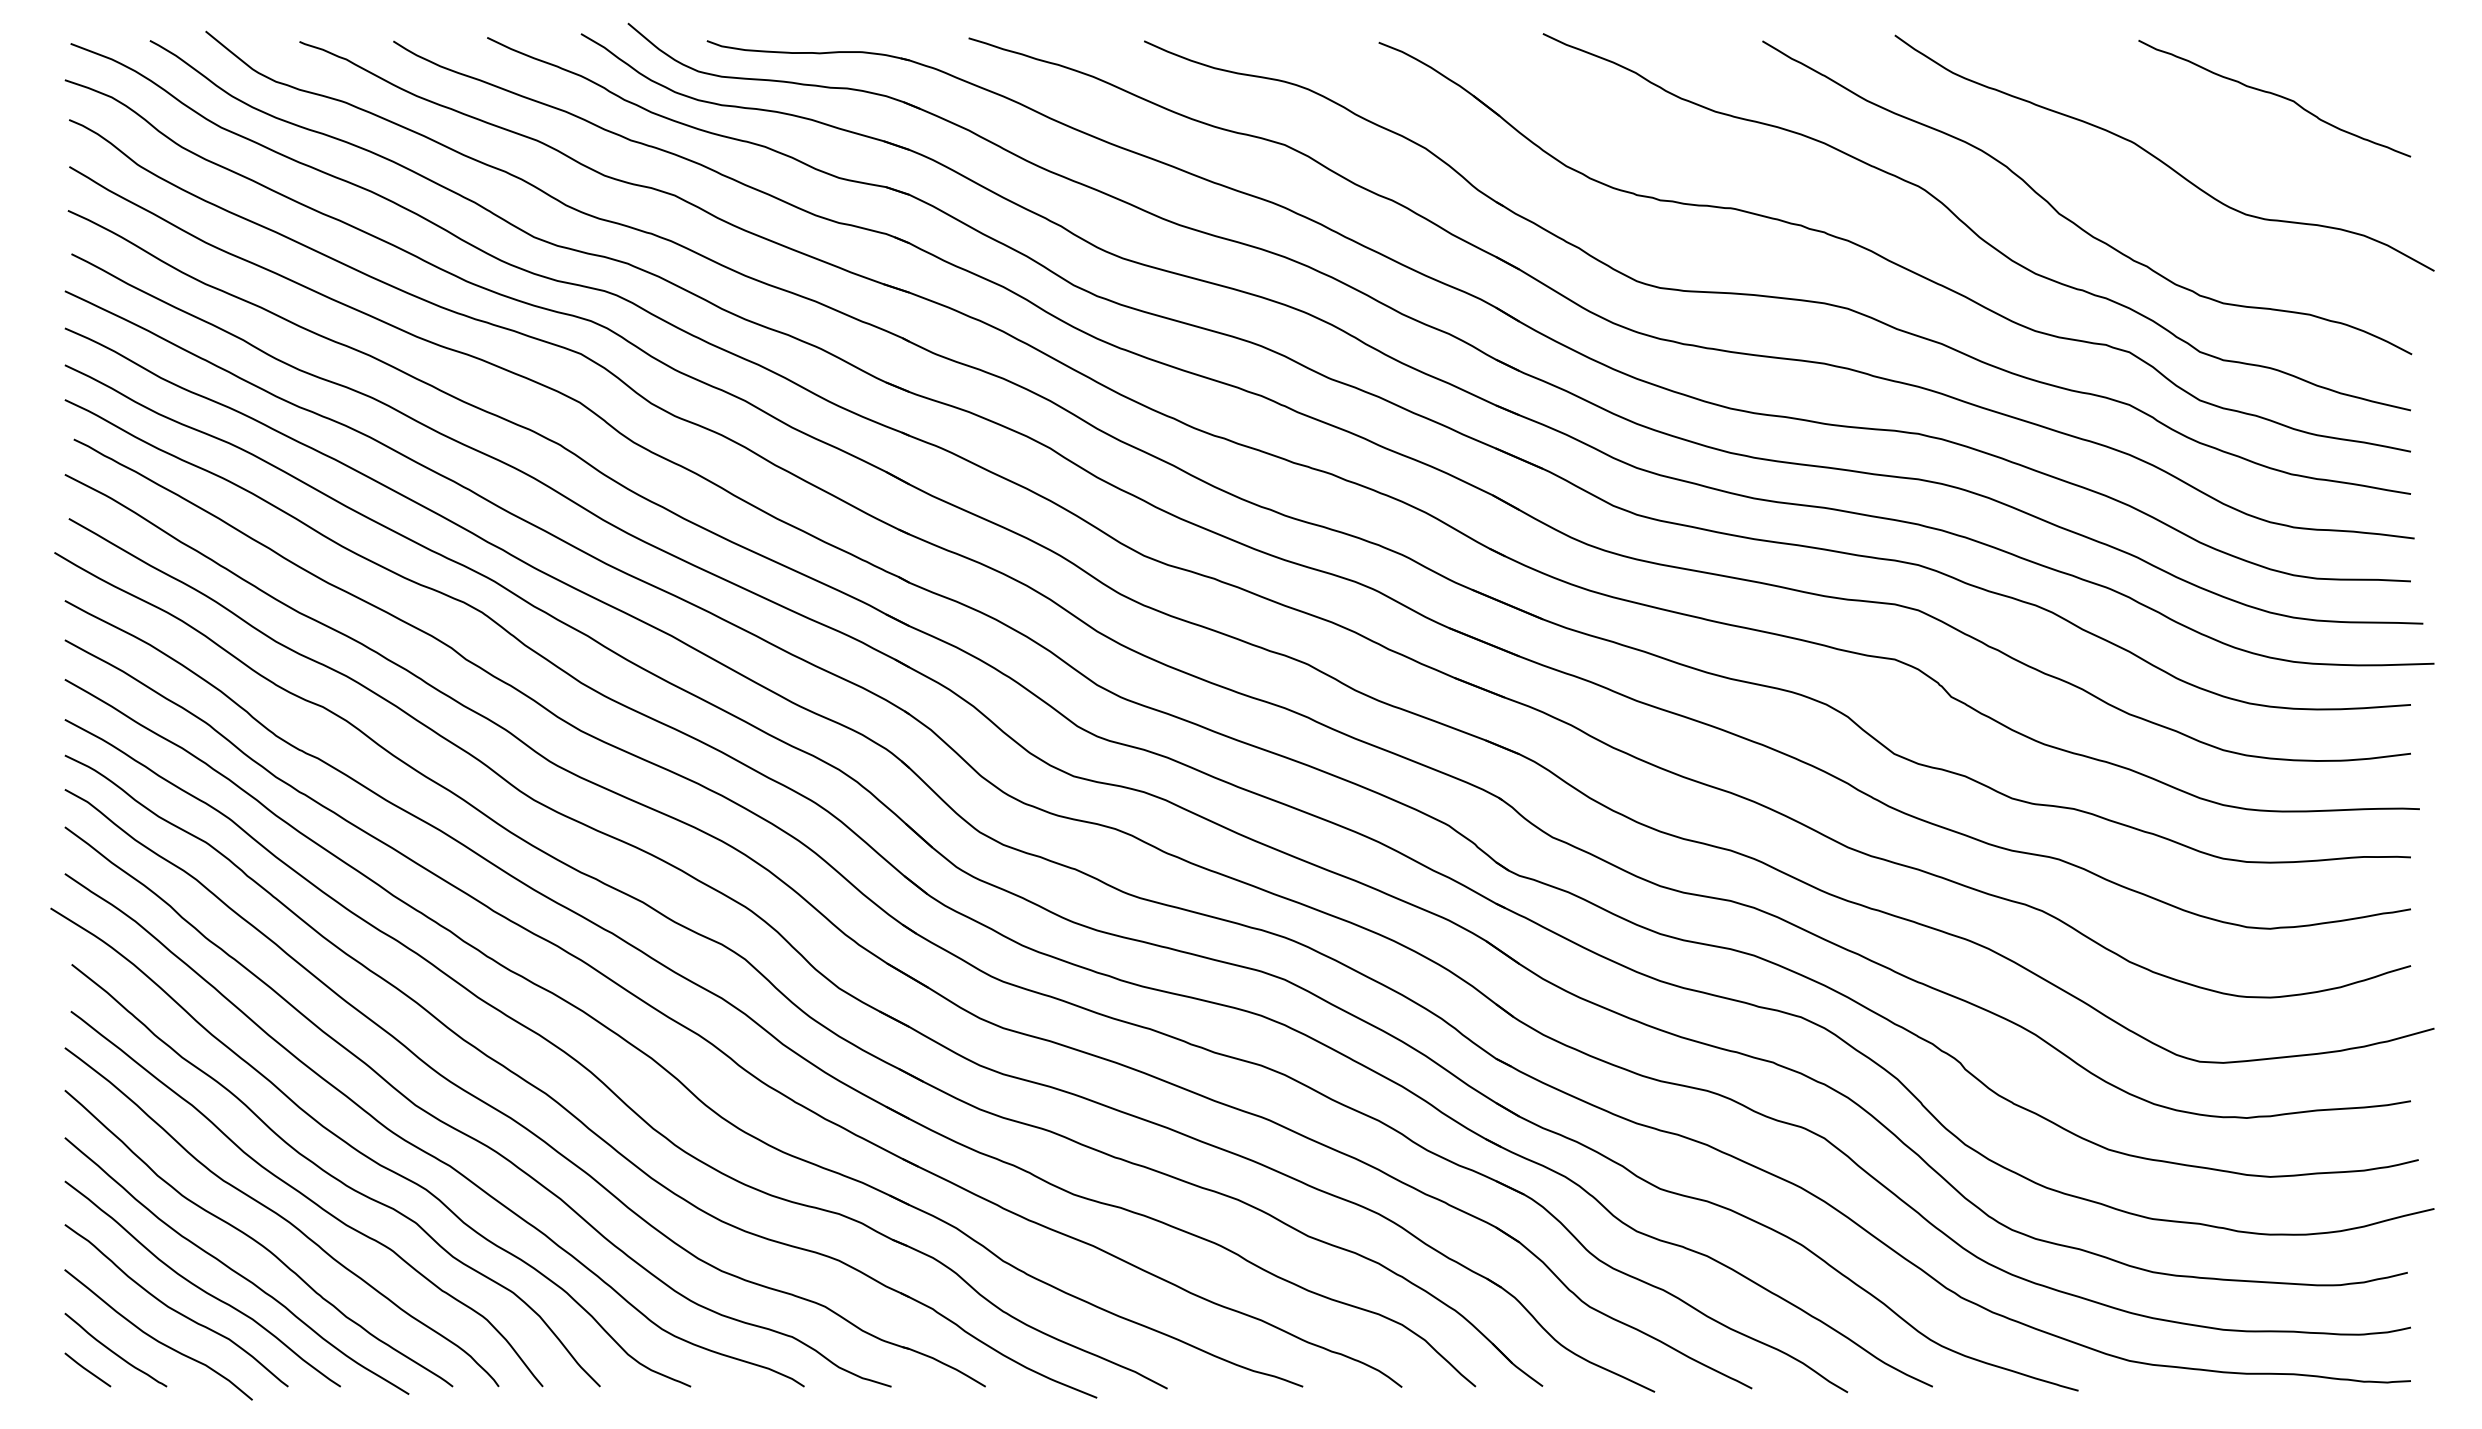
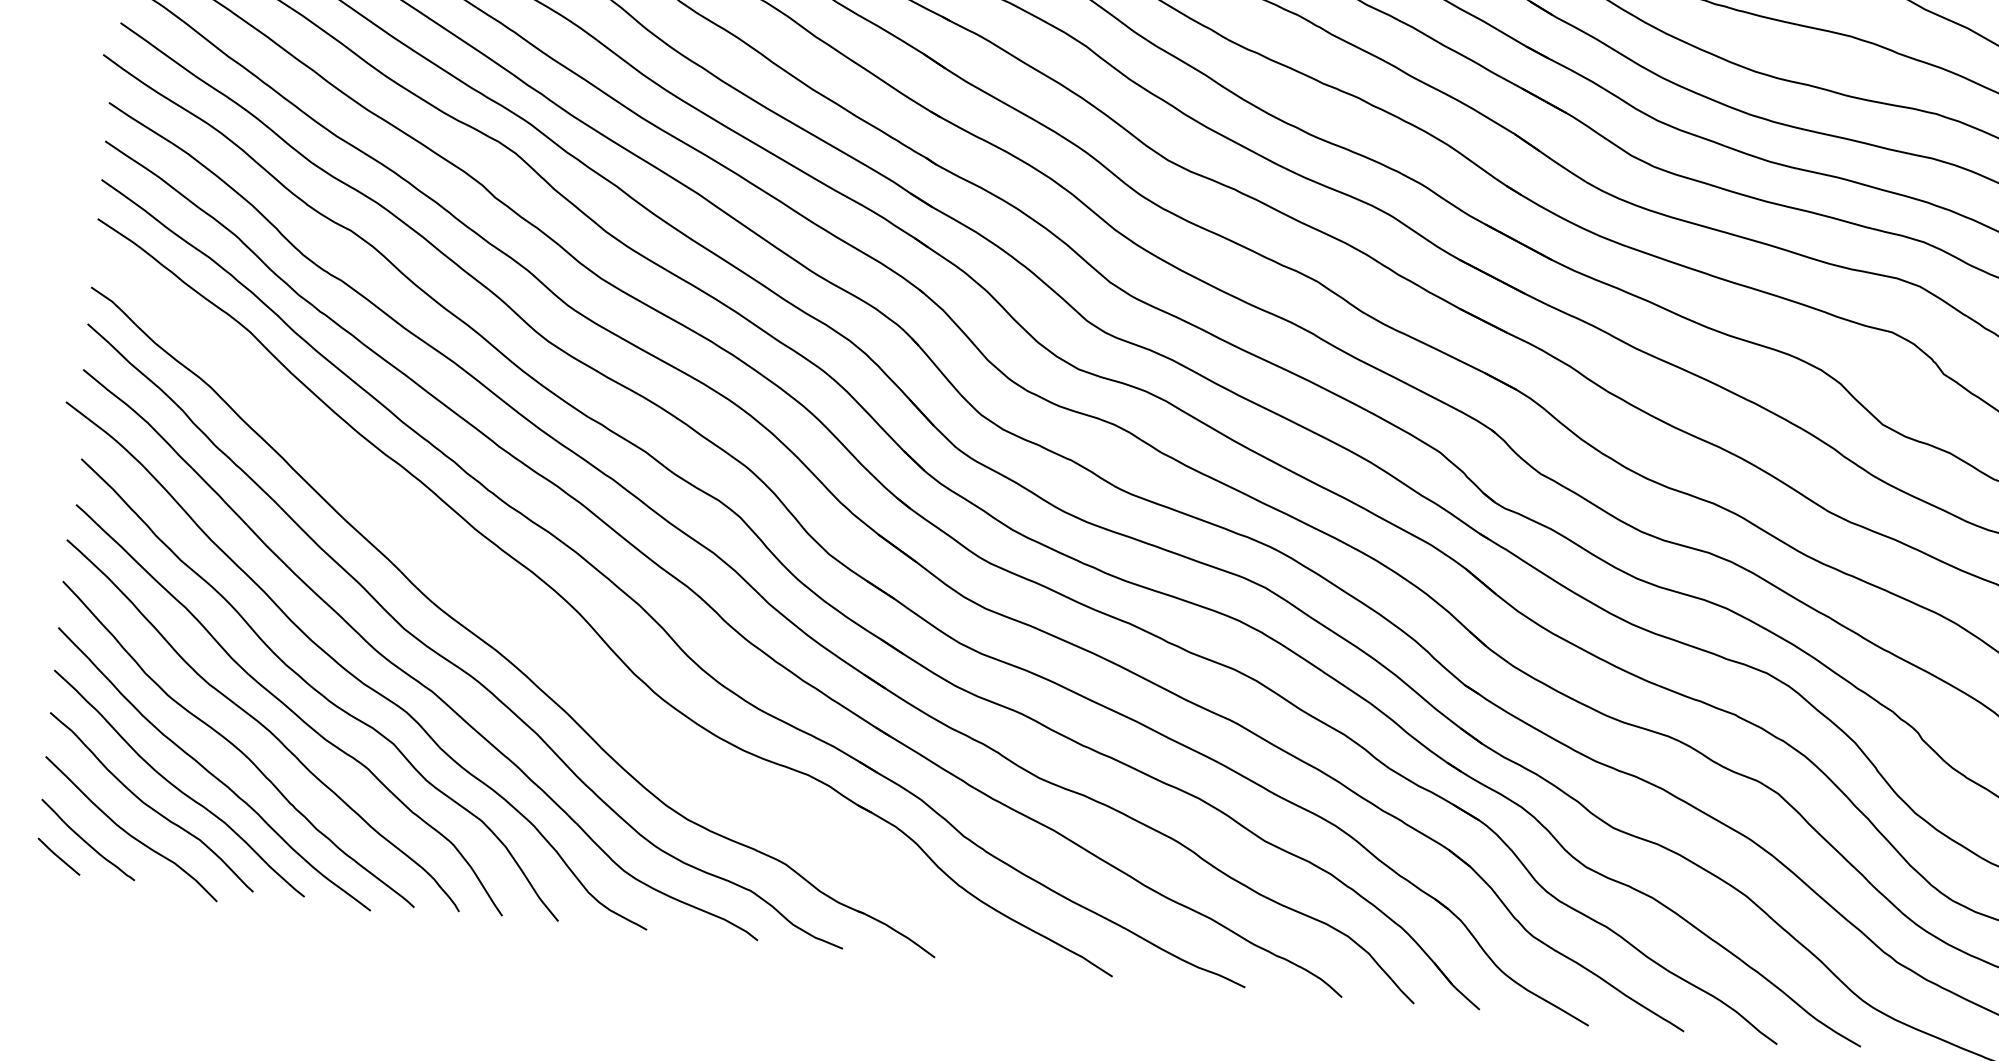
part: (560, 1103) -> (546, 640), removed

